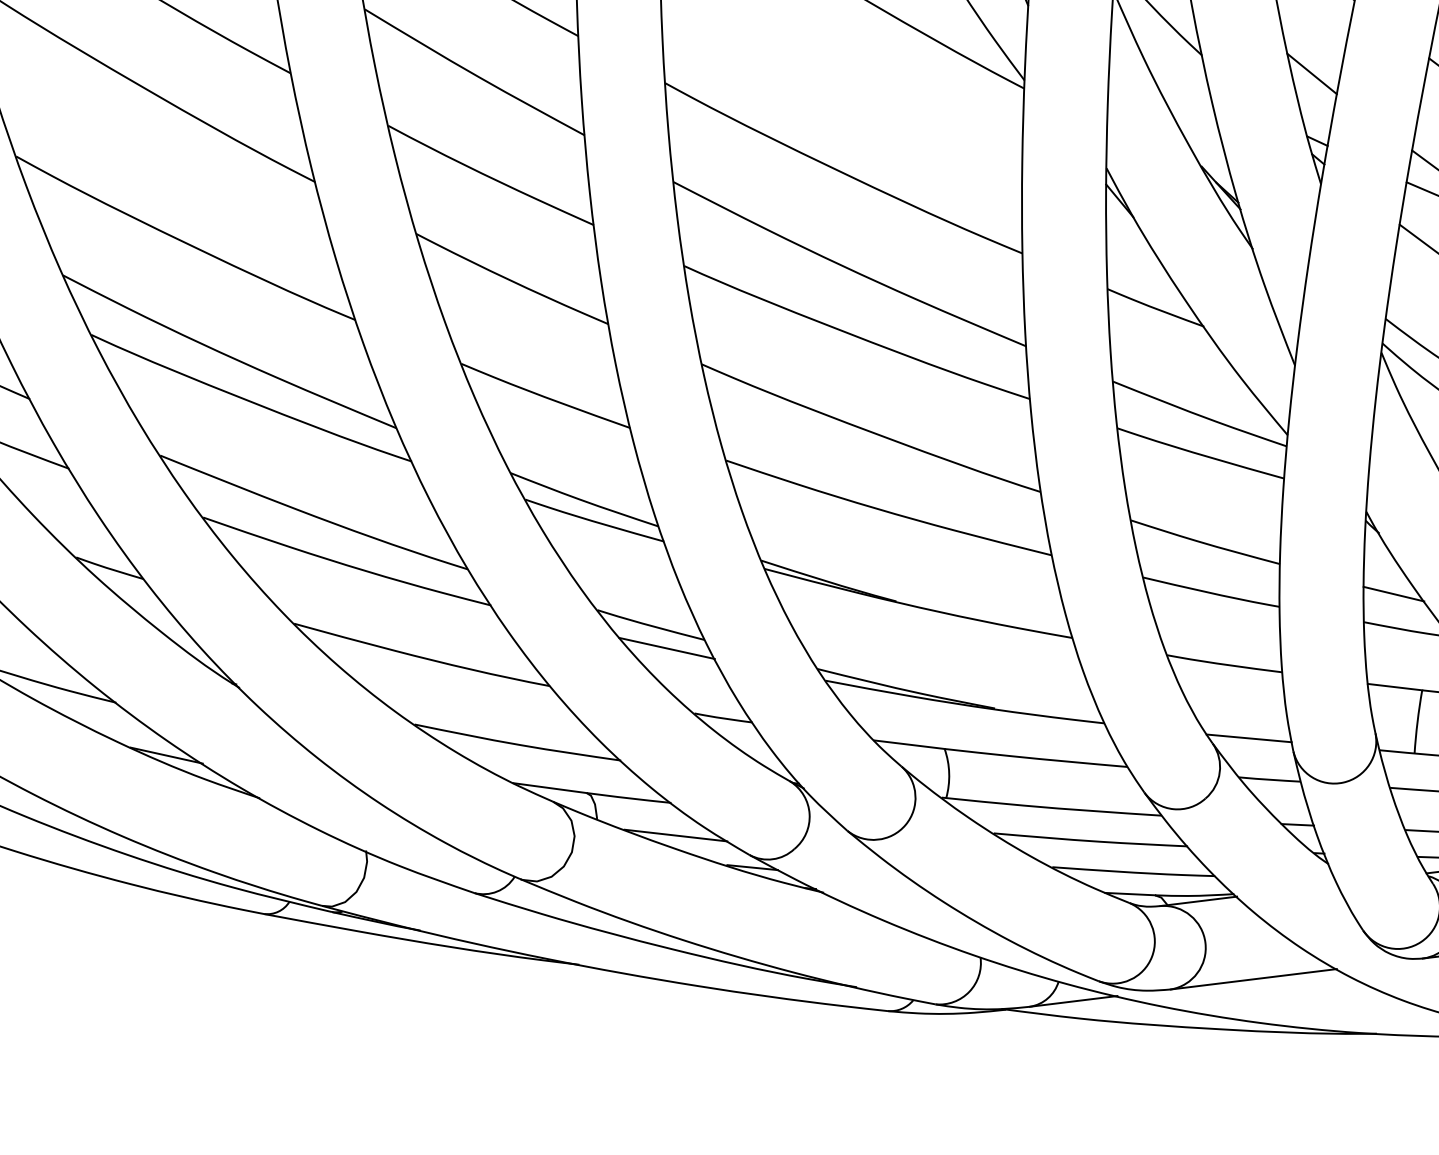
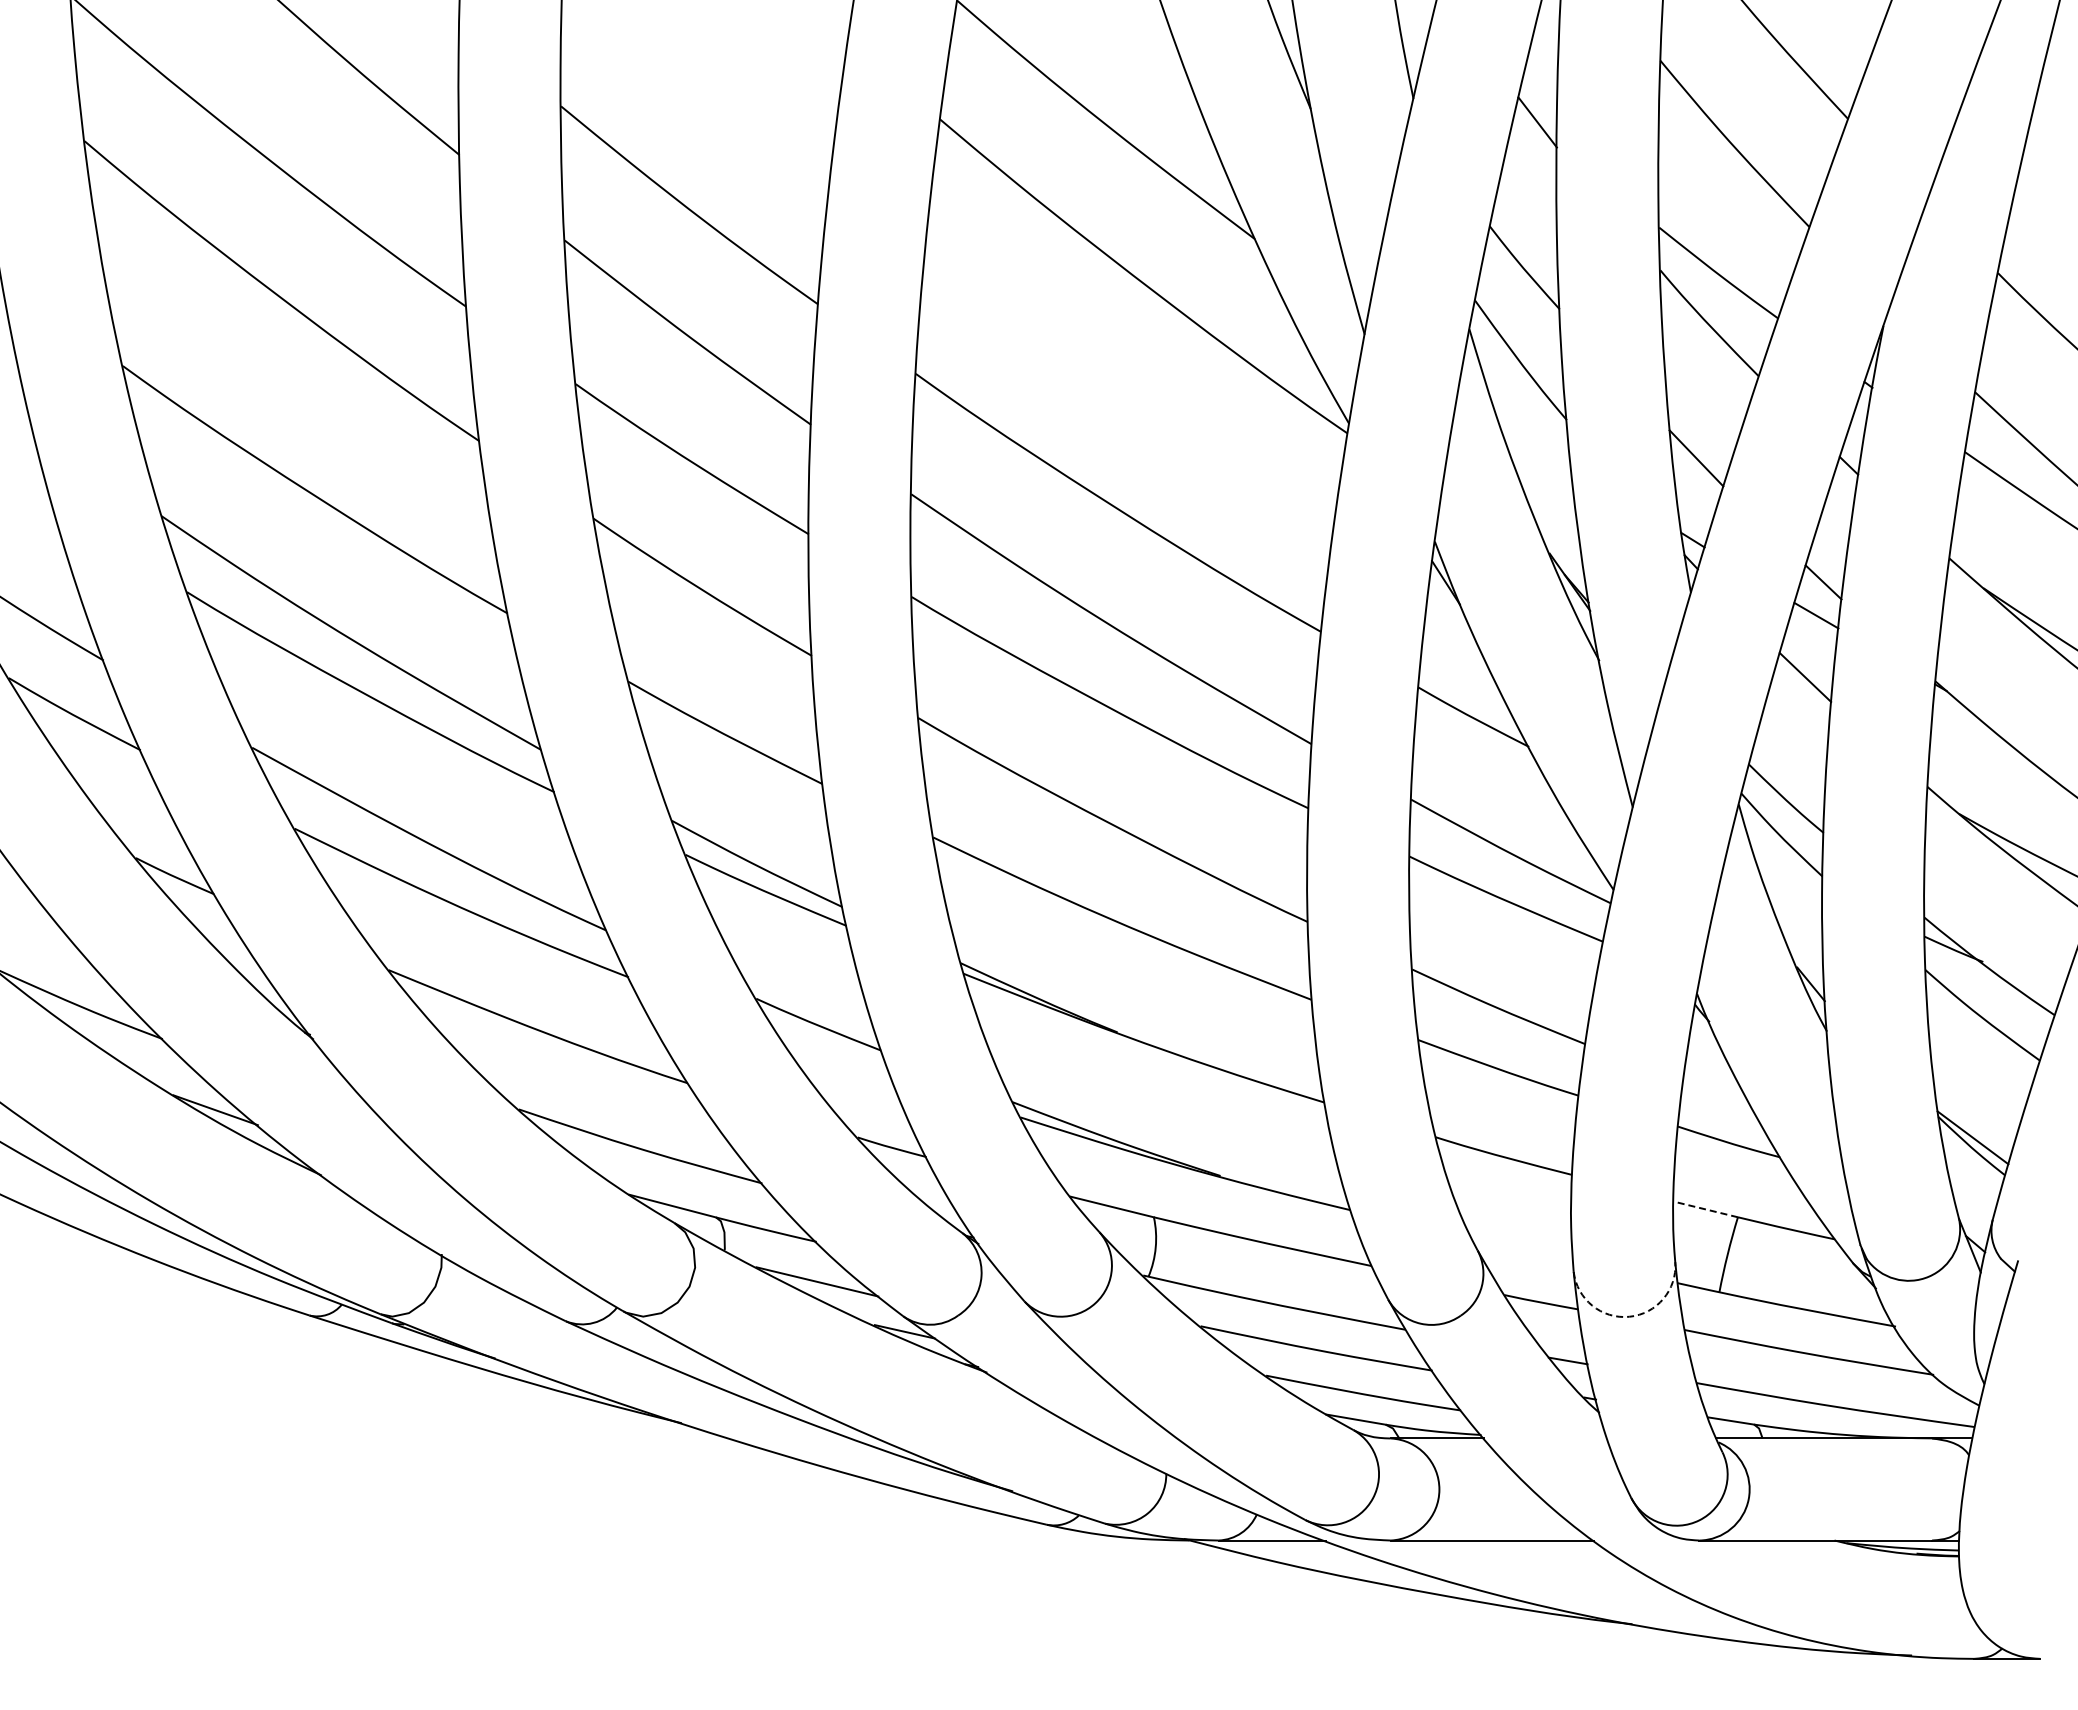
line: (1393, 593) -> (1717, 1096), removed
line: (667, 647) -> (834, 1054), removed
line: (1394, 687) -> (1705, 1209), solid -> dashed
line: (1249, 738) -> (1522, 1249), removed
arc: (1343, 782) -> (1629, 1316), solid -> dashed

